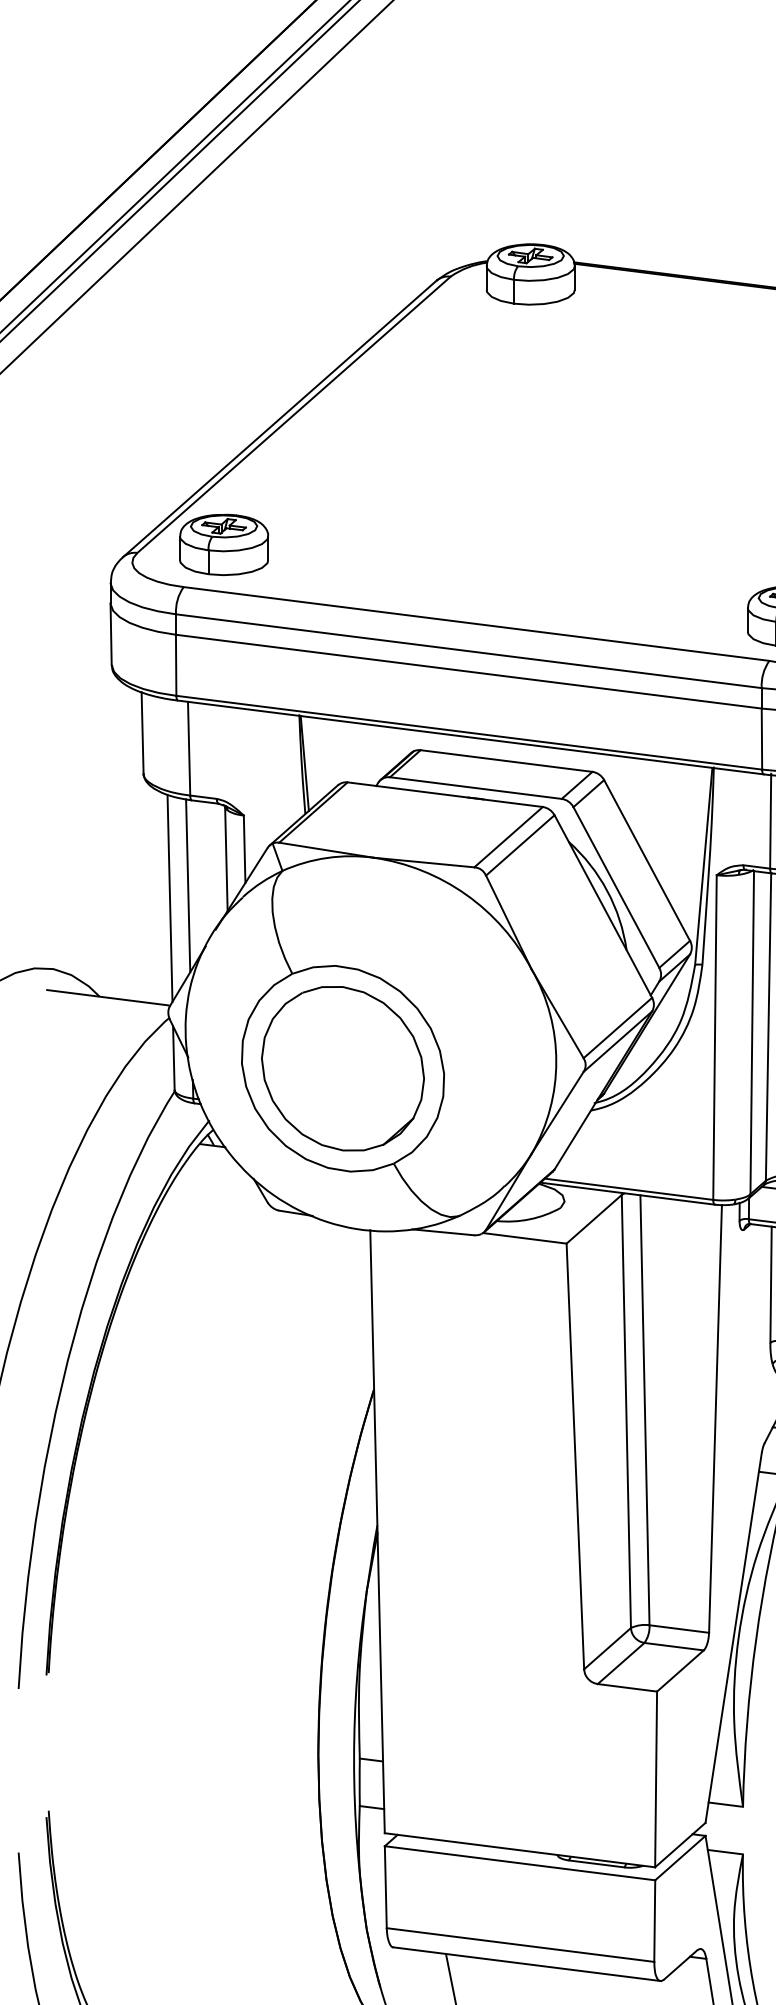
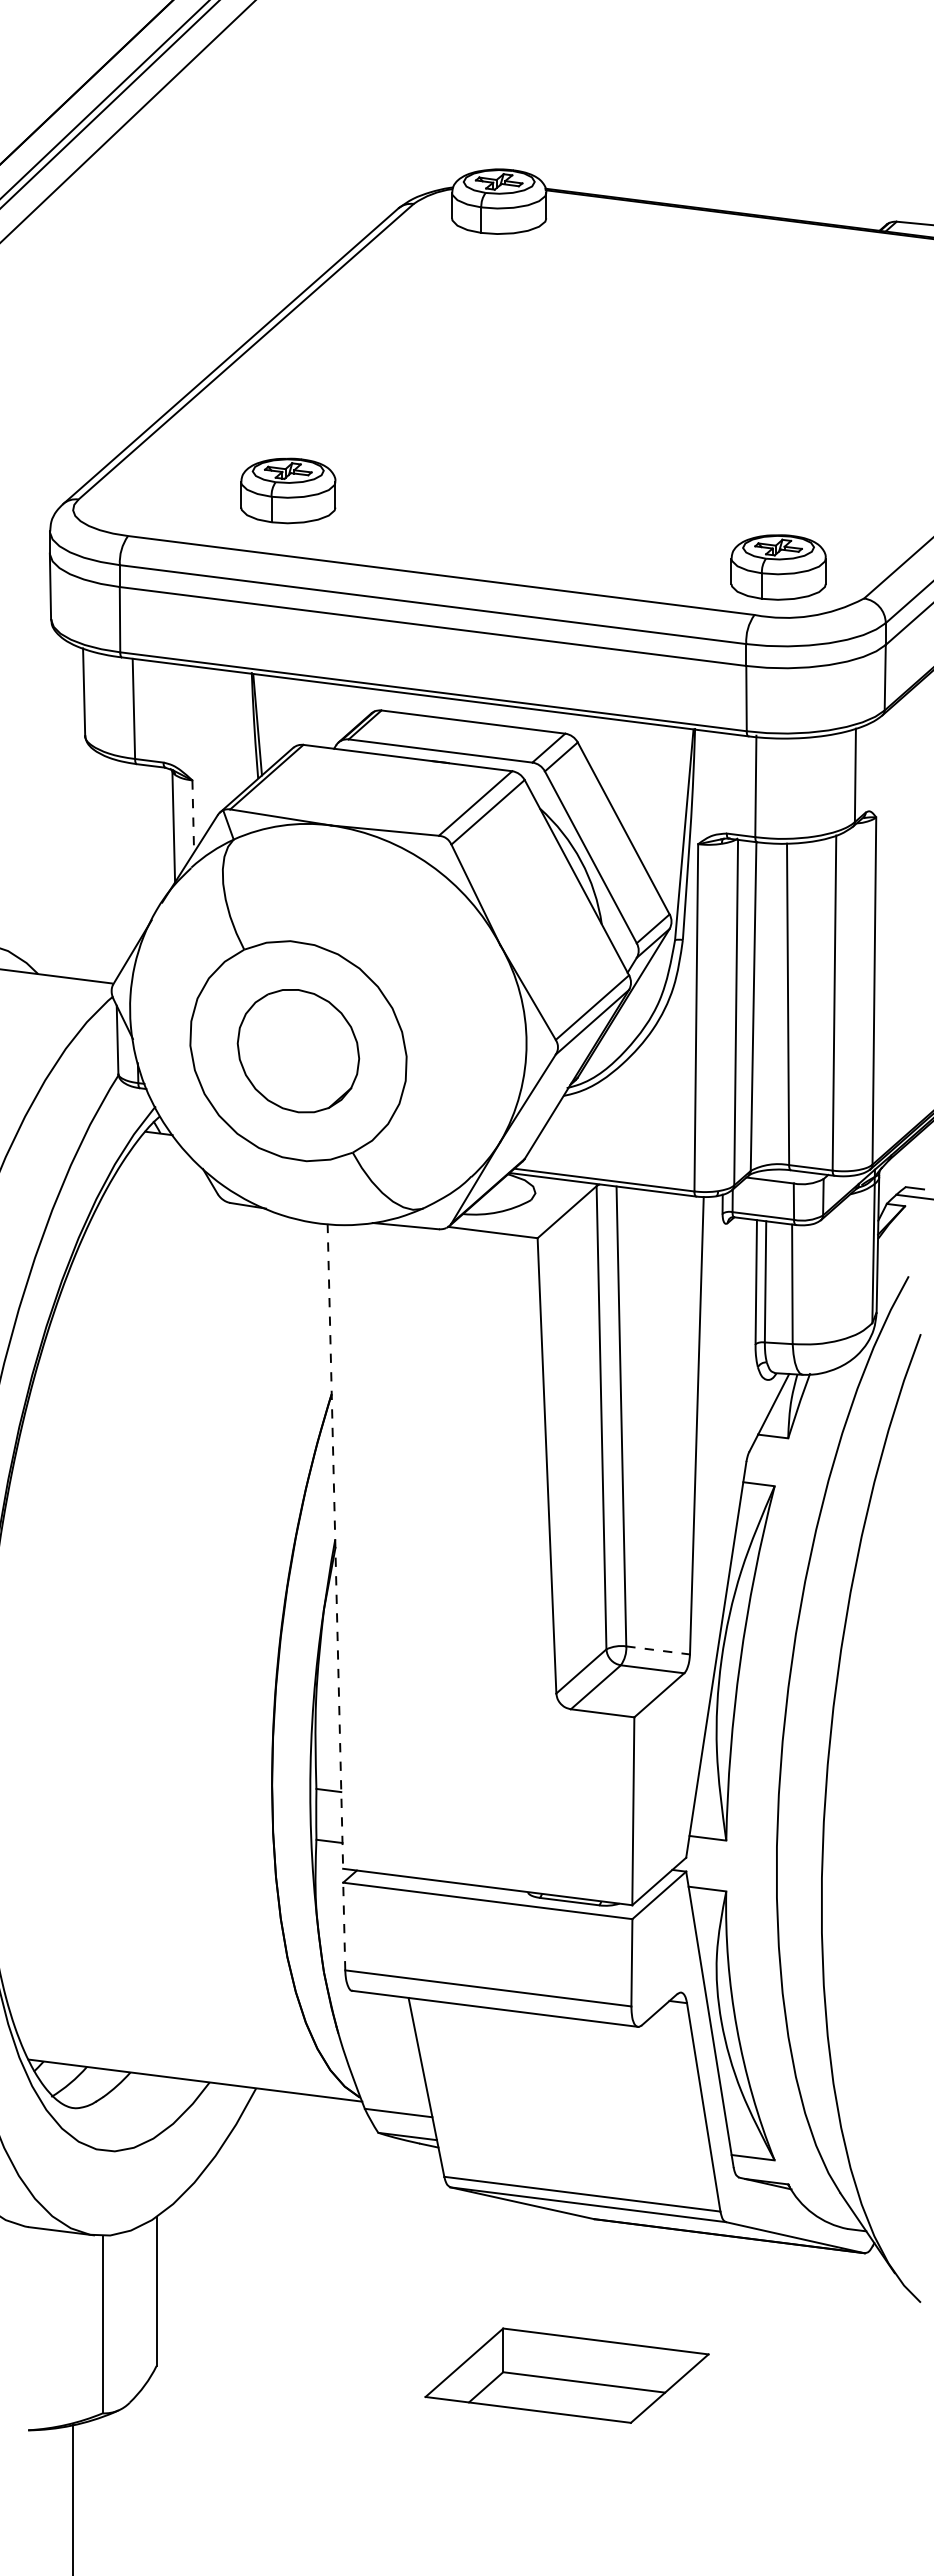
part: (224, 544) -> (288, 490), moved
line: (244, 849) -> (193, 816), solid -> dashed
line: (187, 885) -> (132, 855), removed
line: (170, 897) -> (113, 868), removed
part: (343, 1068) -> (298, 1050), size x0.7
line: (377, 1531) -> (335, 1546), solid -> dashed
line: (679, 1629) -> (658, 1650), solid -> dashed
line: (386, 1887) -> (344, 1926), solid -> dashed

